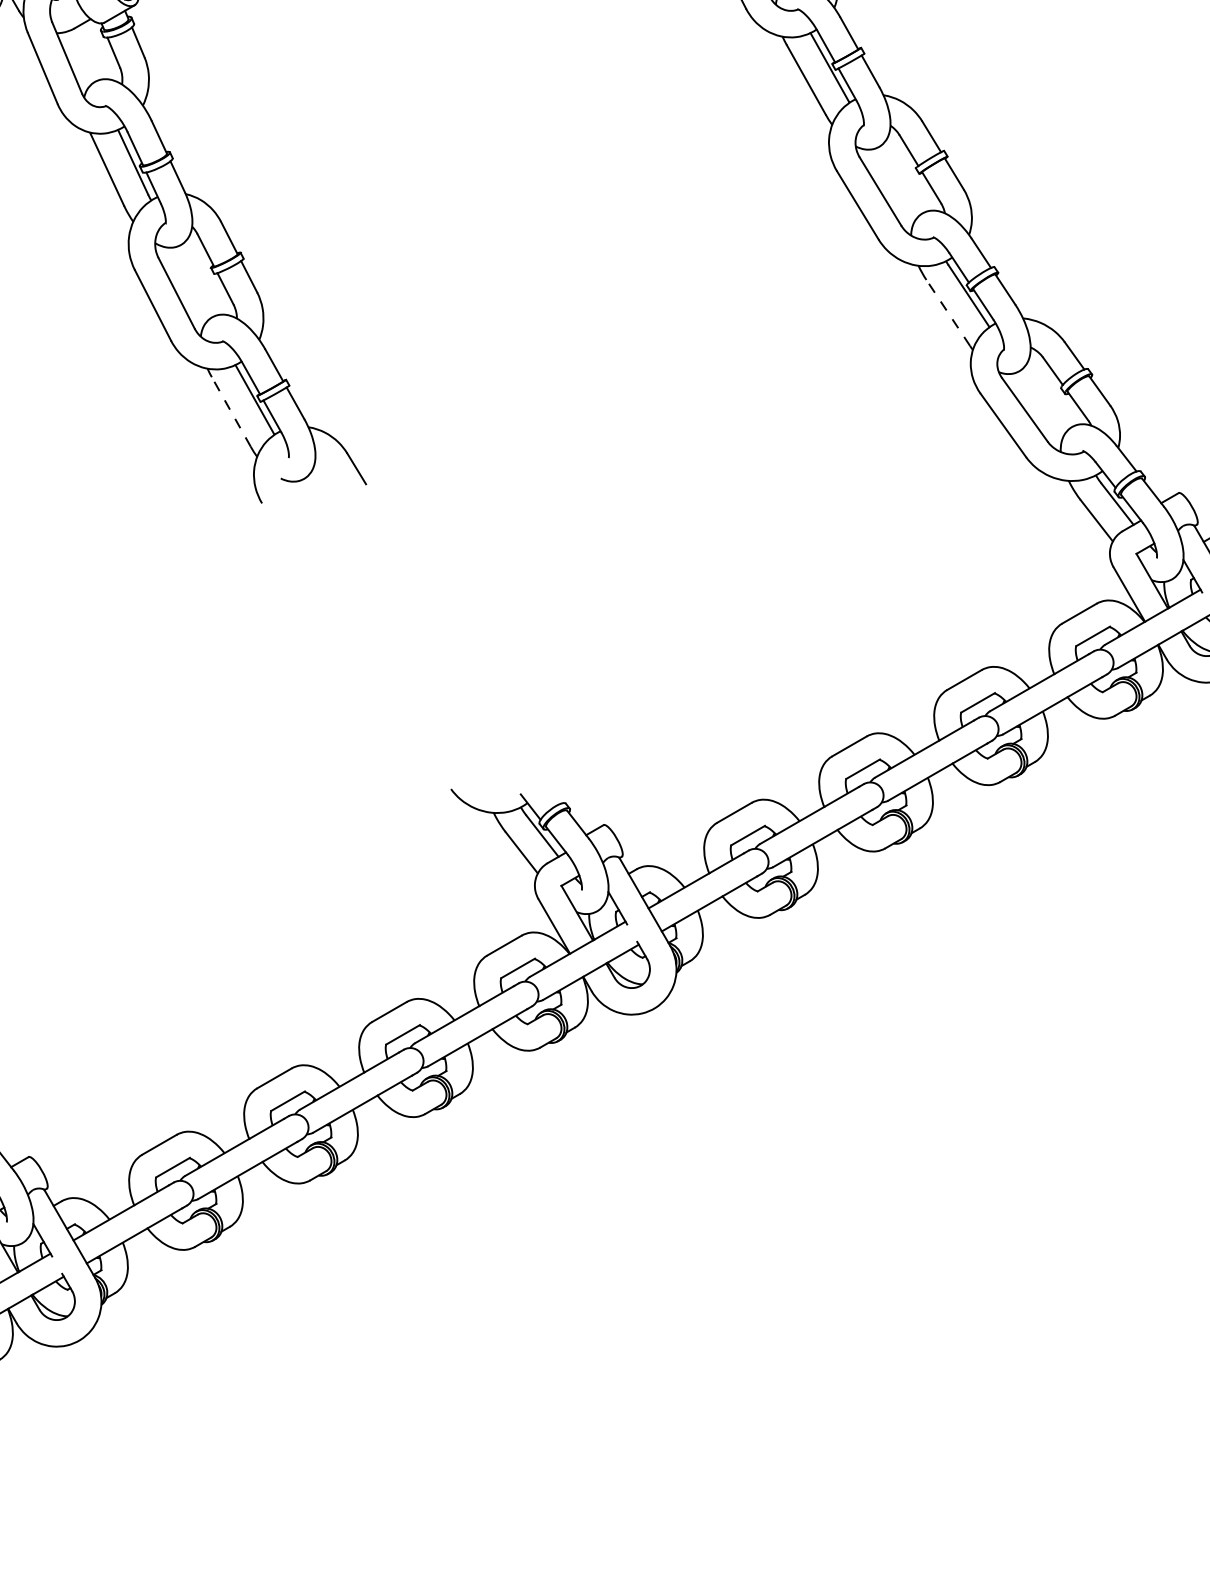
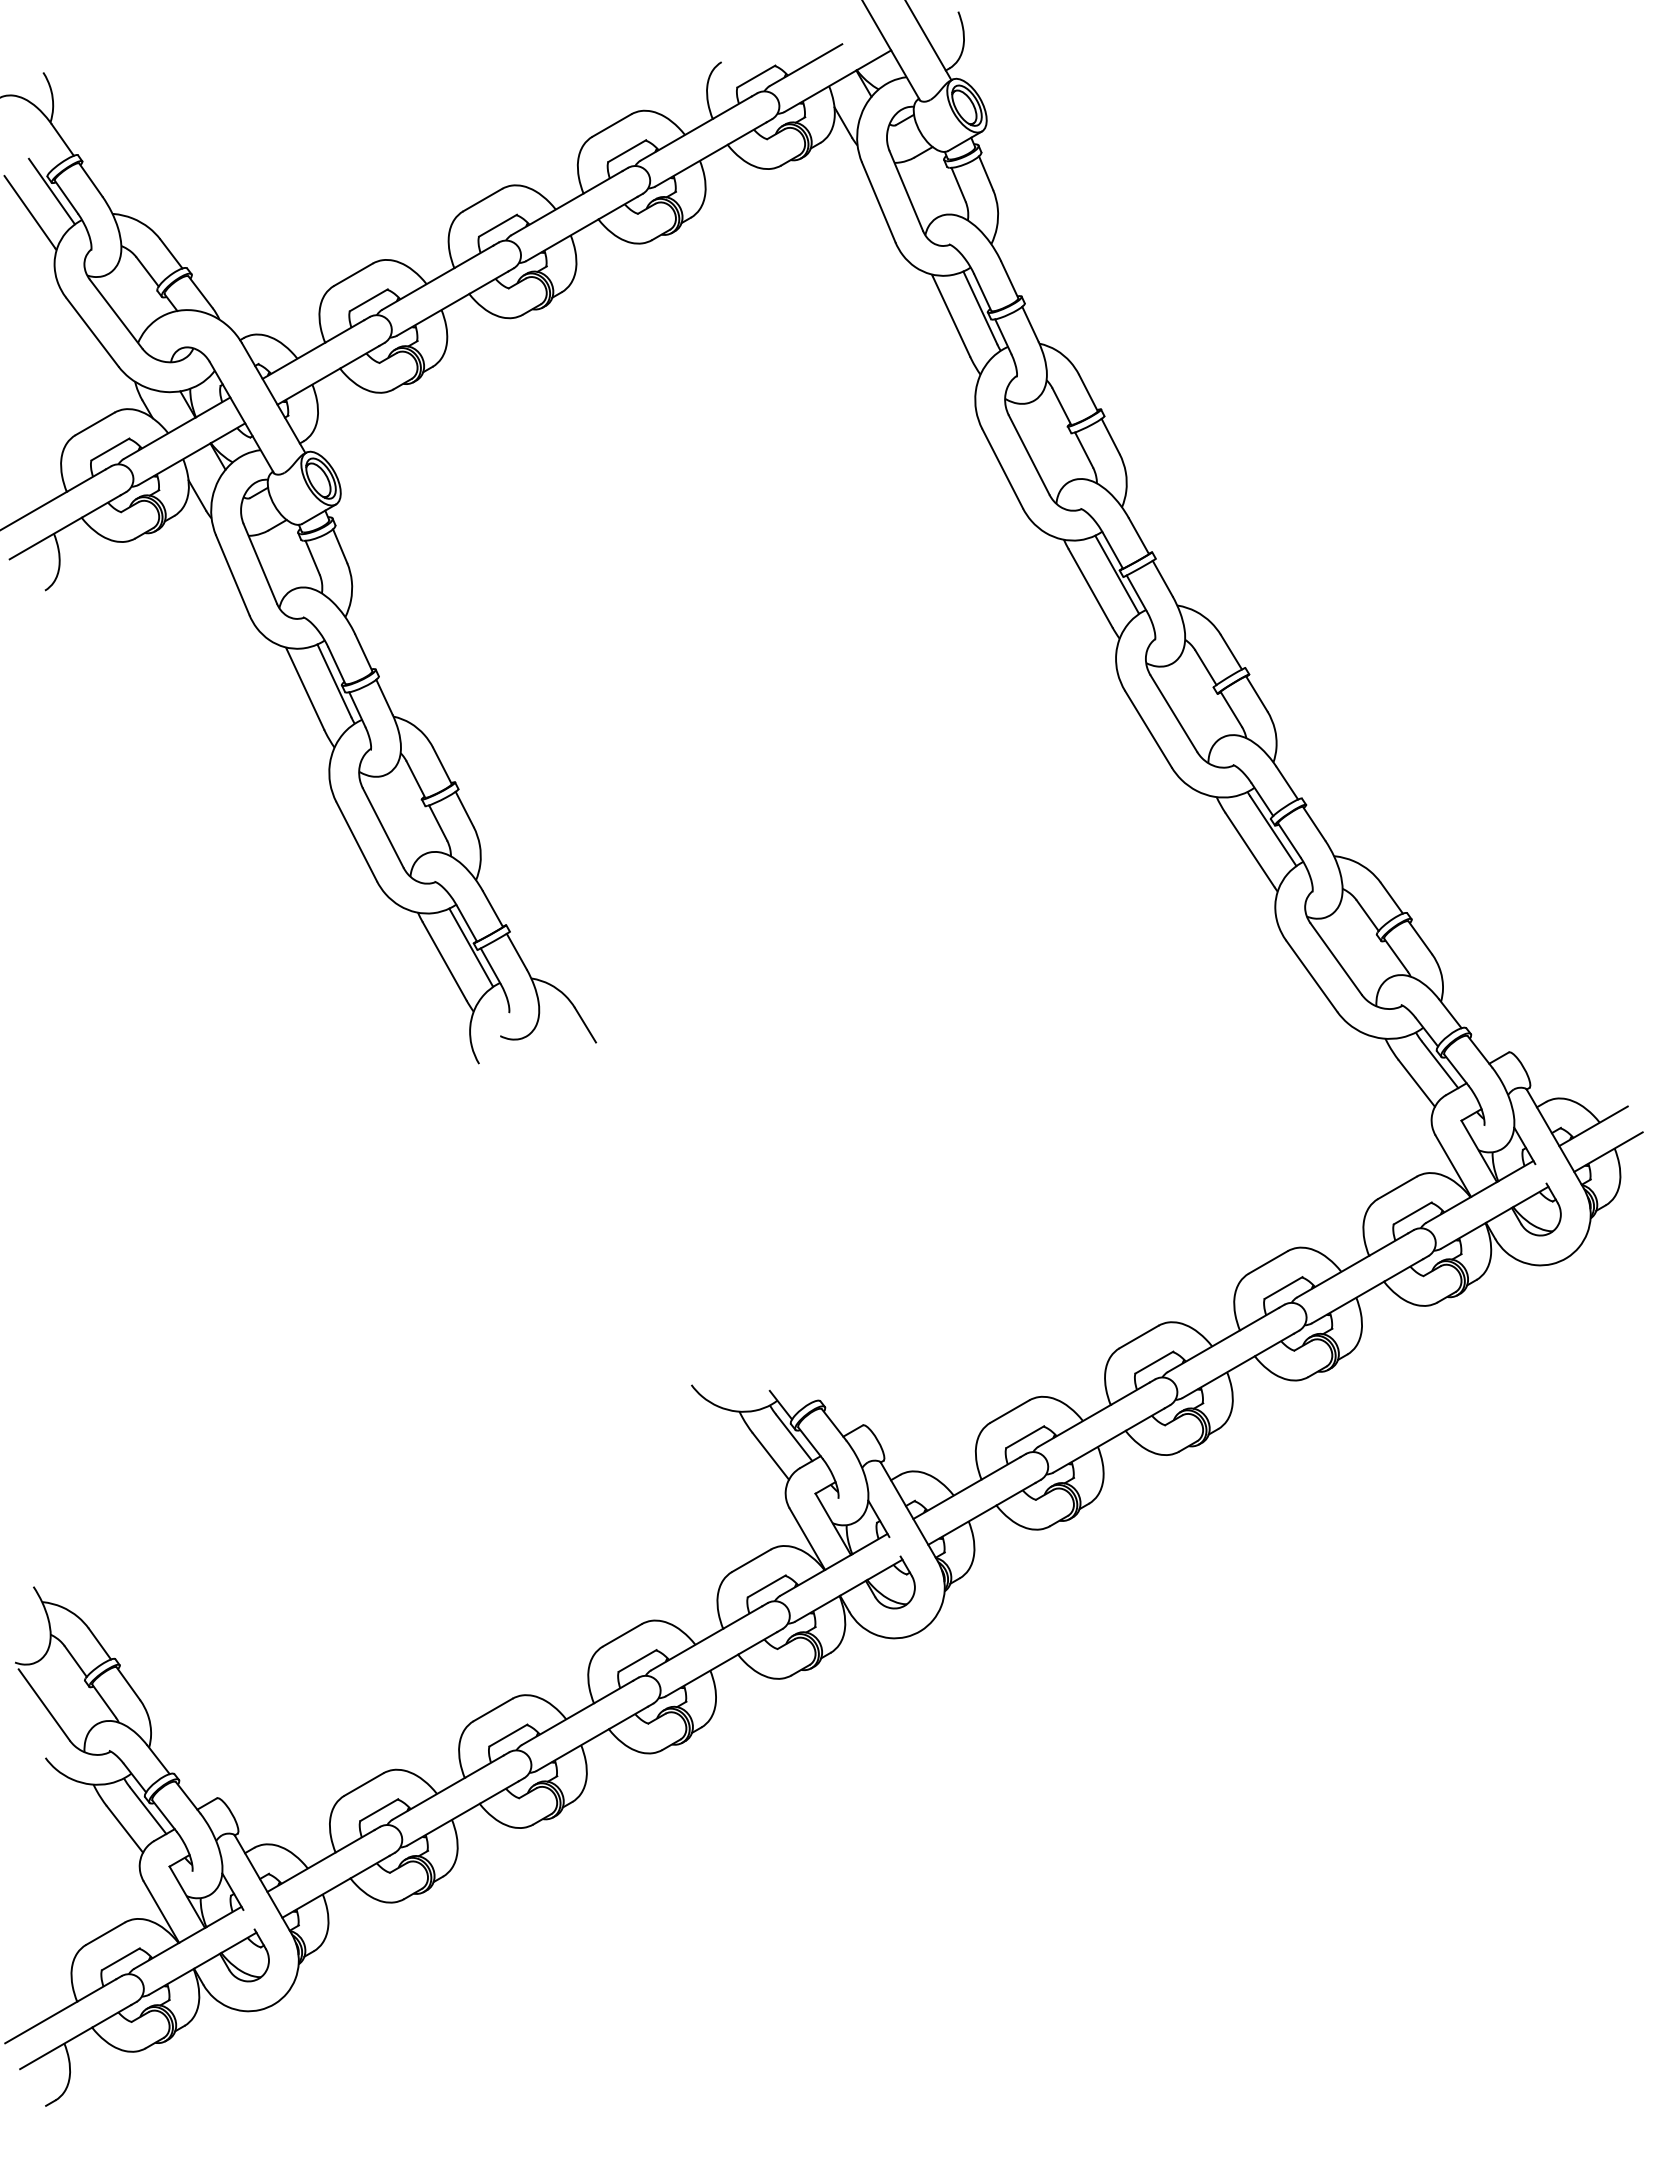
line: (947, 312) -> (1249, 849), dashed -> solid
line: (231, 412) -> (444, 961), dashed -> solid

